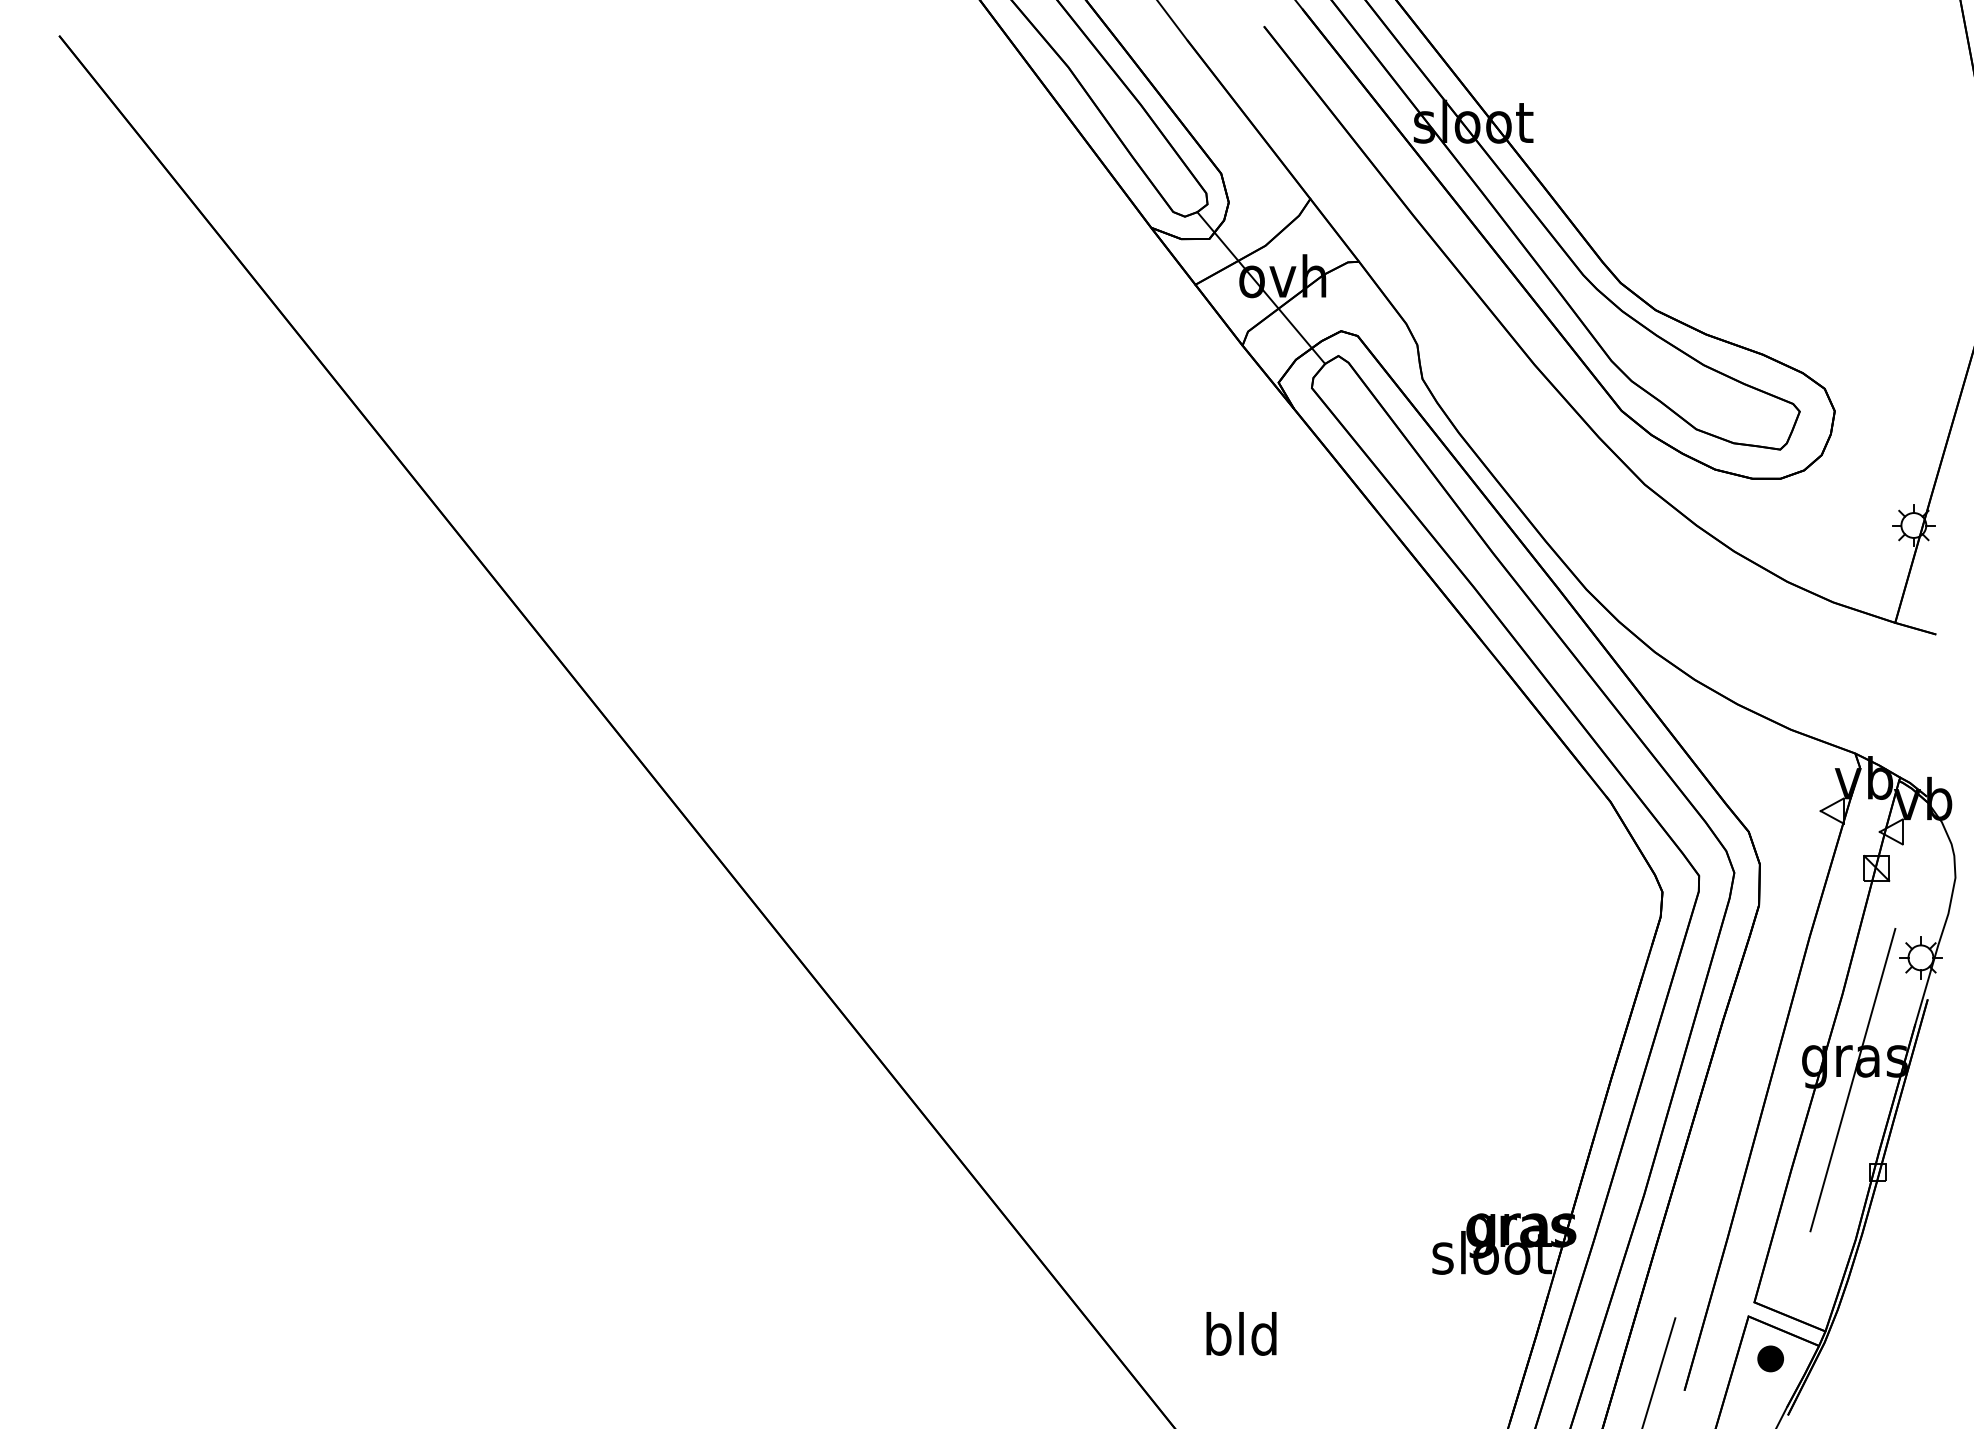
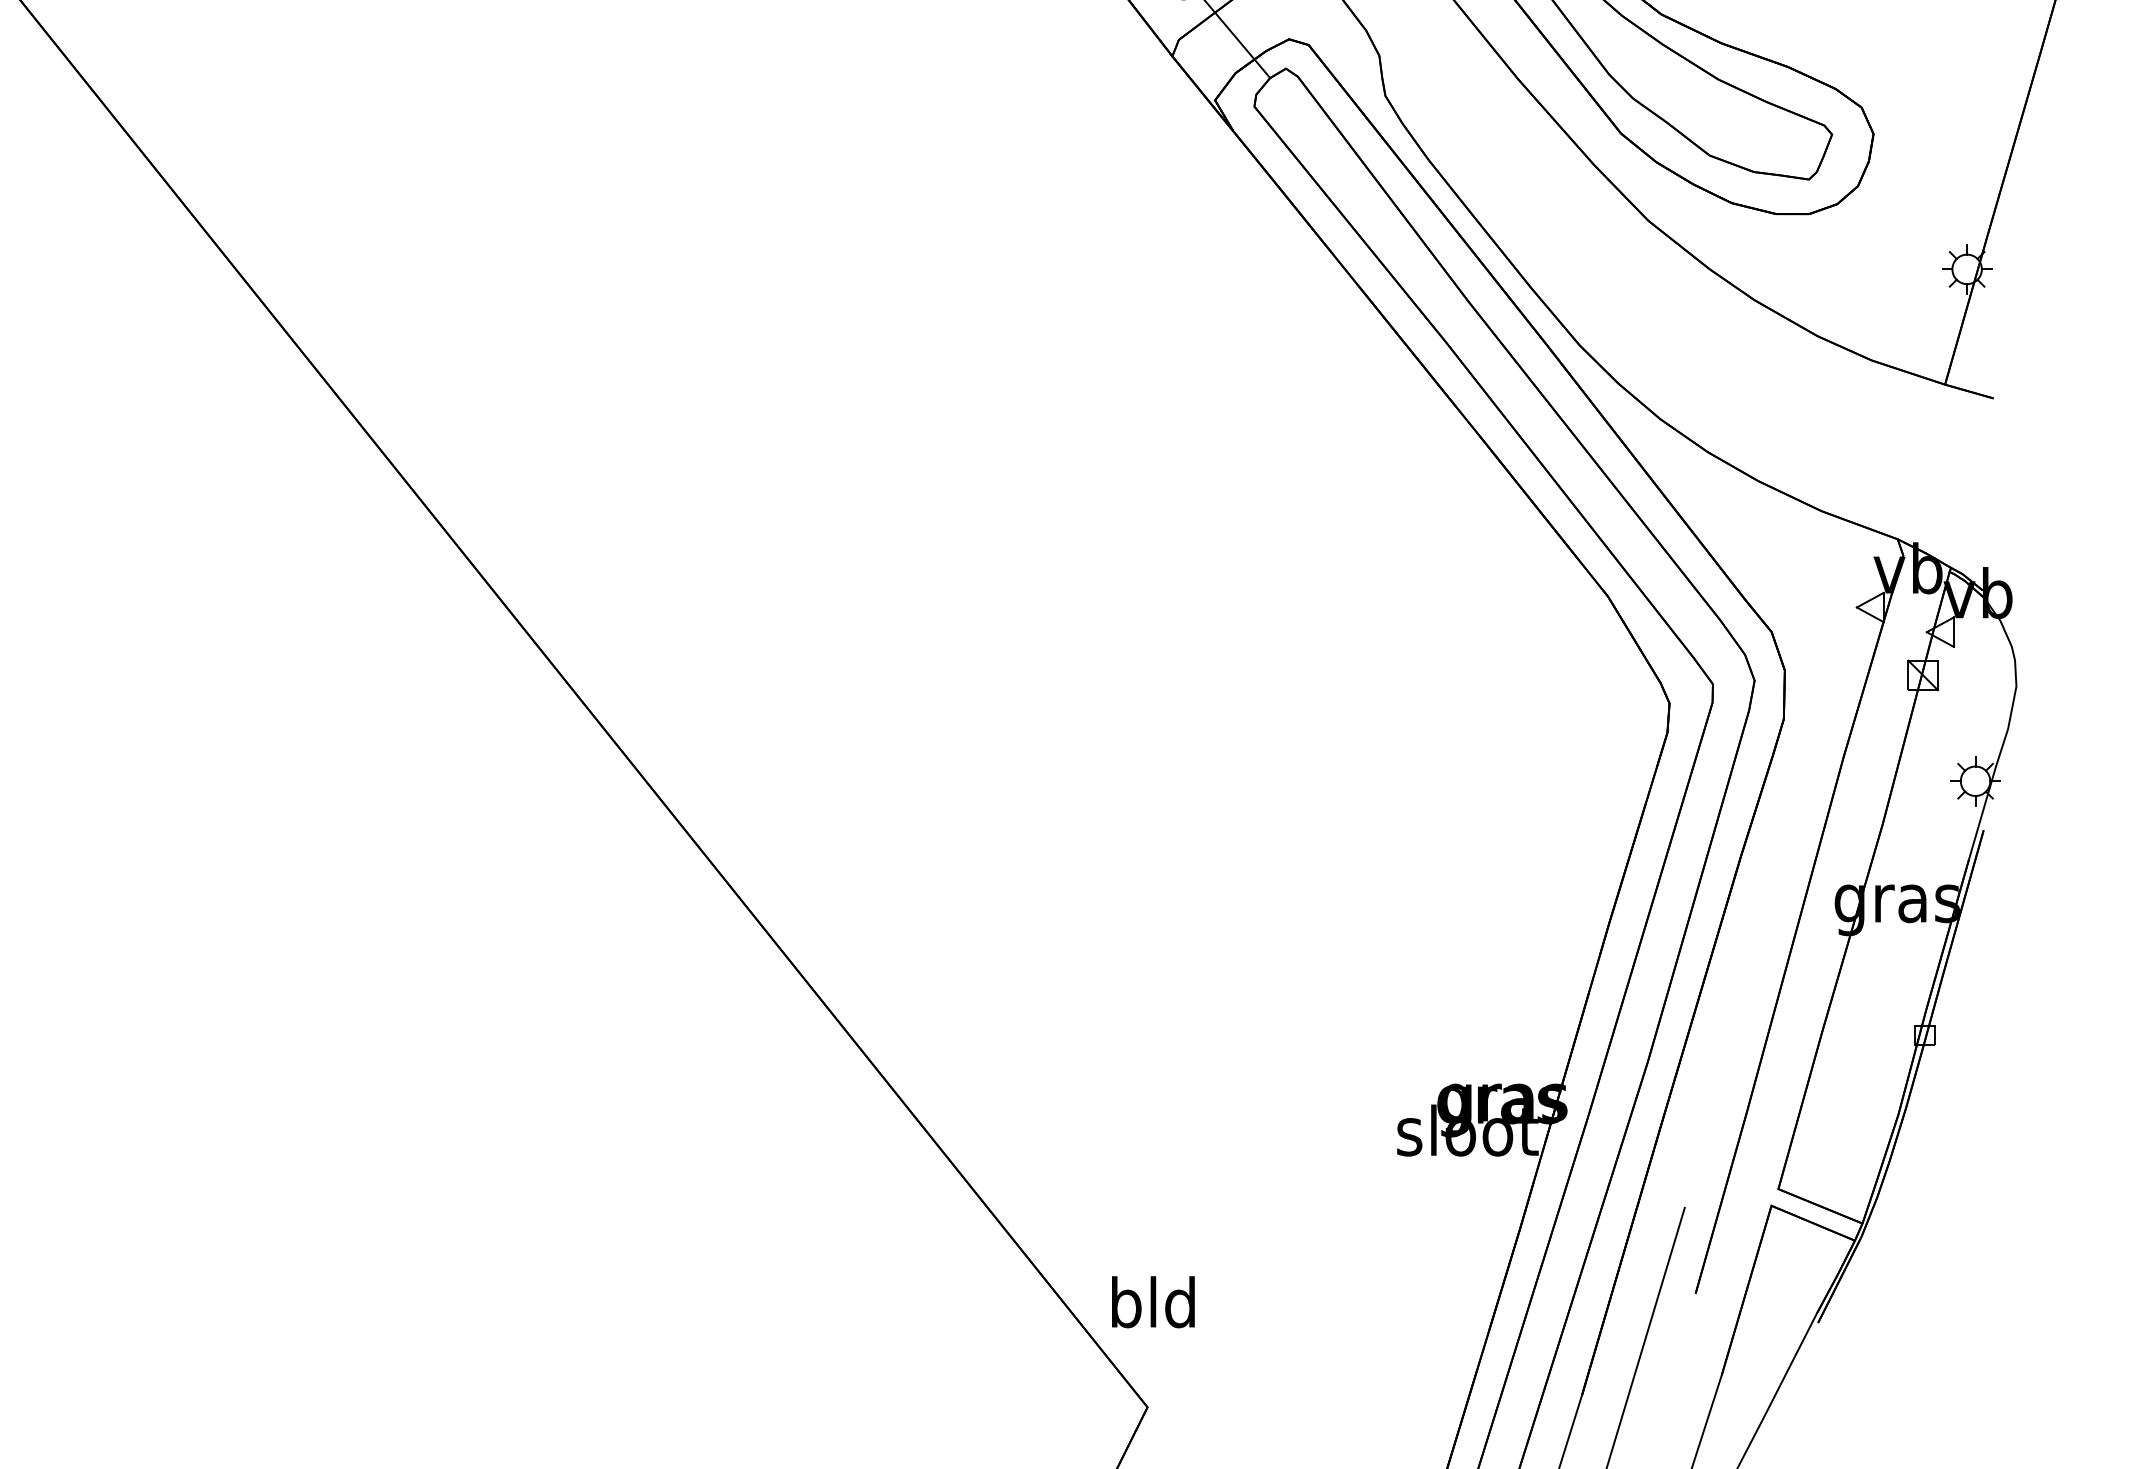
line: (1852, 1079) -> (1894, 925), removed
text: (1241, 1333) -> (1153, 1301), moved
part: (1770, 1358) -> (1797, 1255), removed

